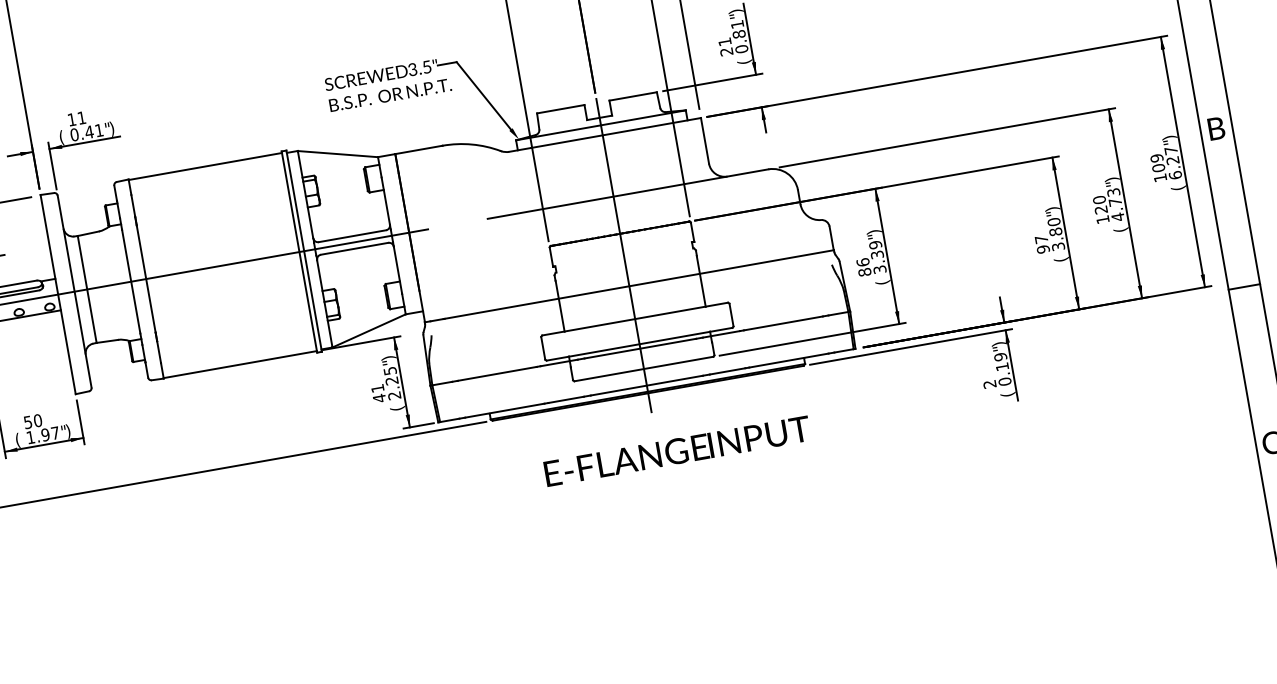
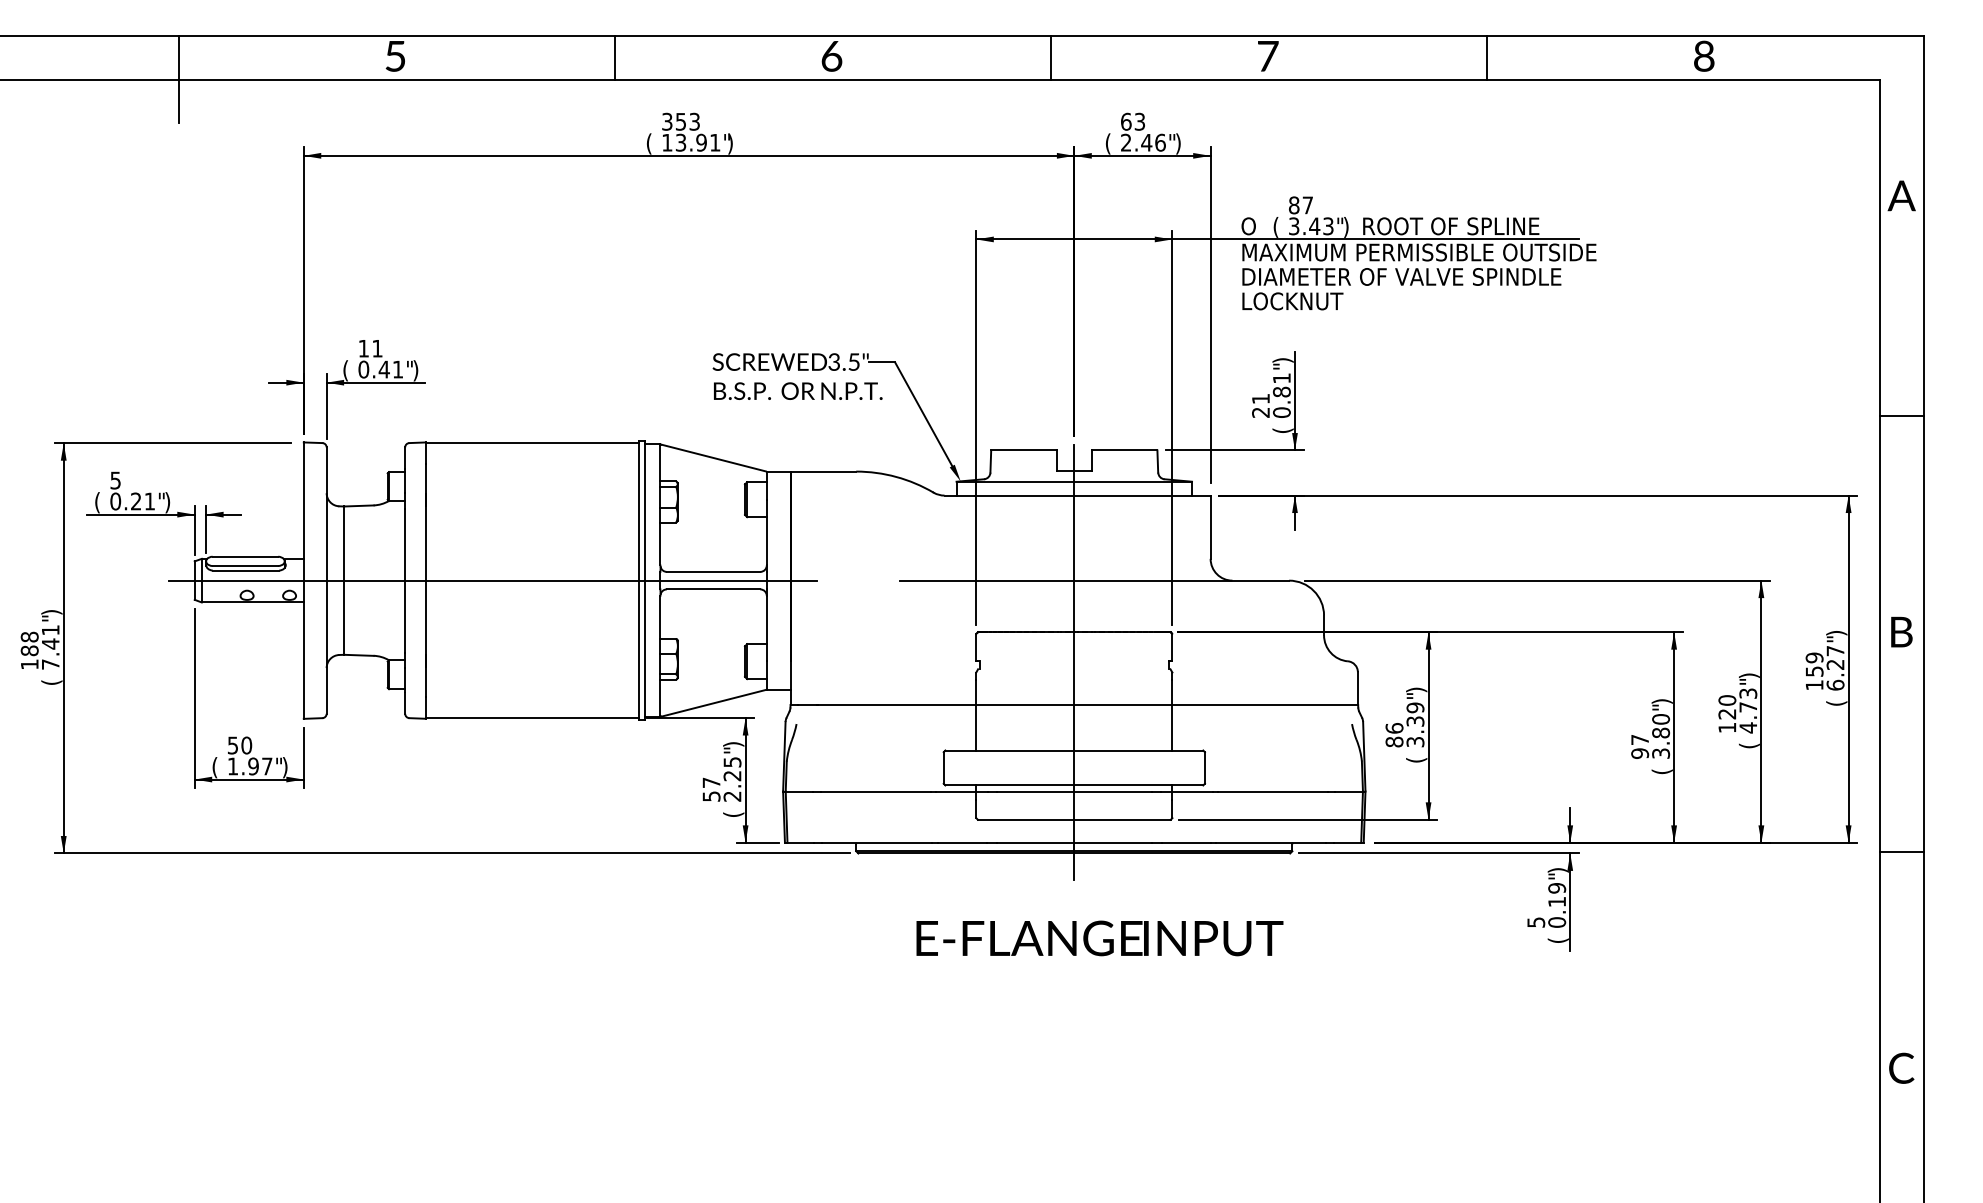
text: (1158, 168) -> (1814, 671), 109 -> 159
text: (990, 384) -> (1536, 922), 2 -> 5
text: (378, 393) -> (711, 789), 41 -> 57

